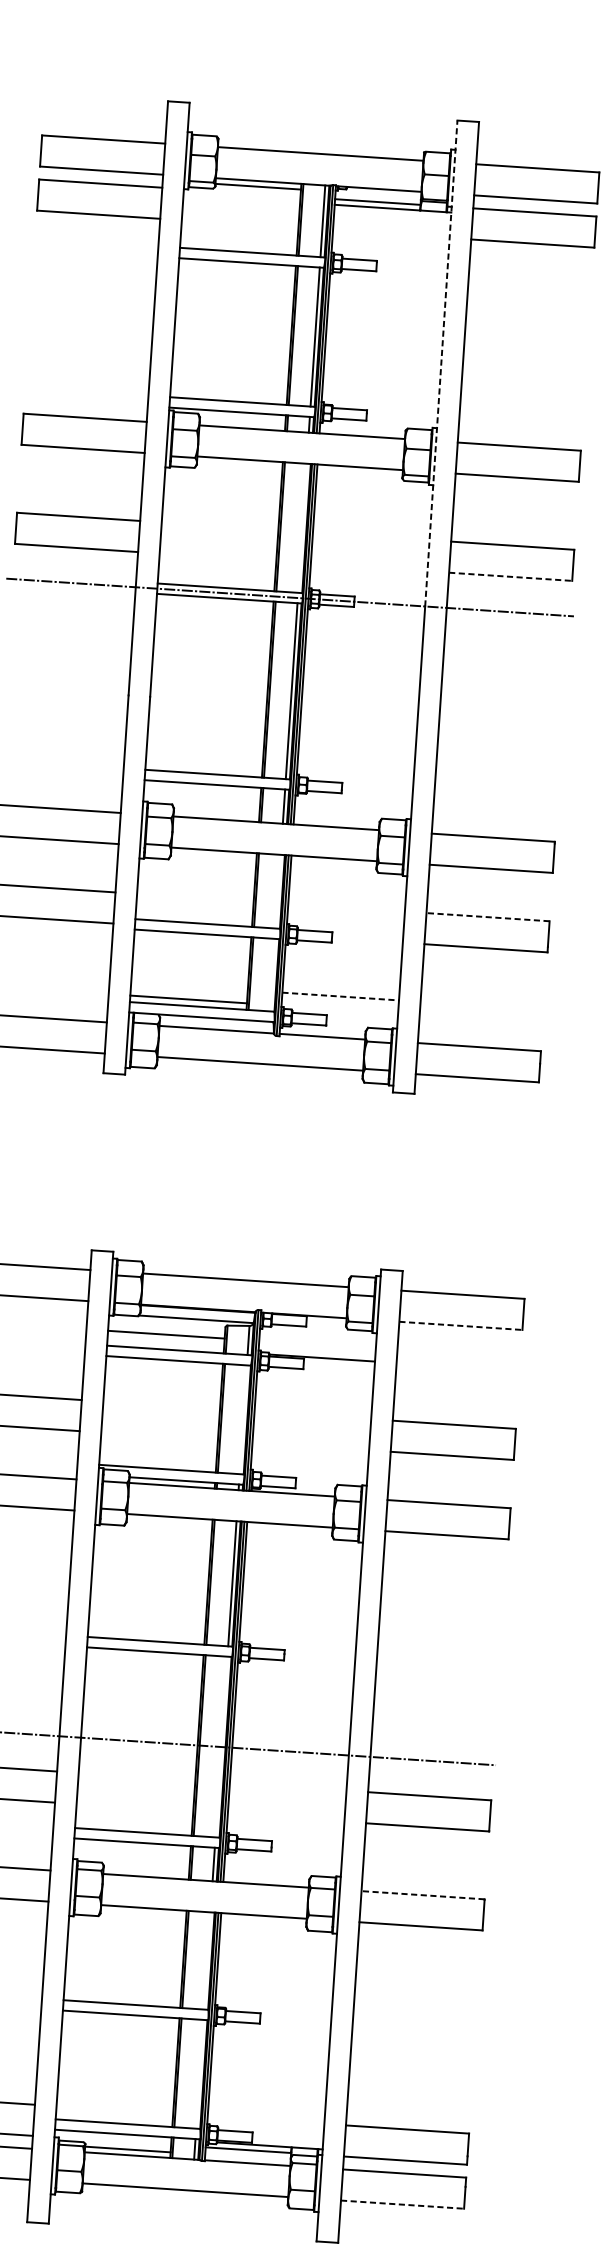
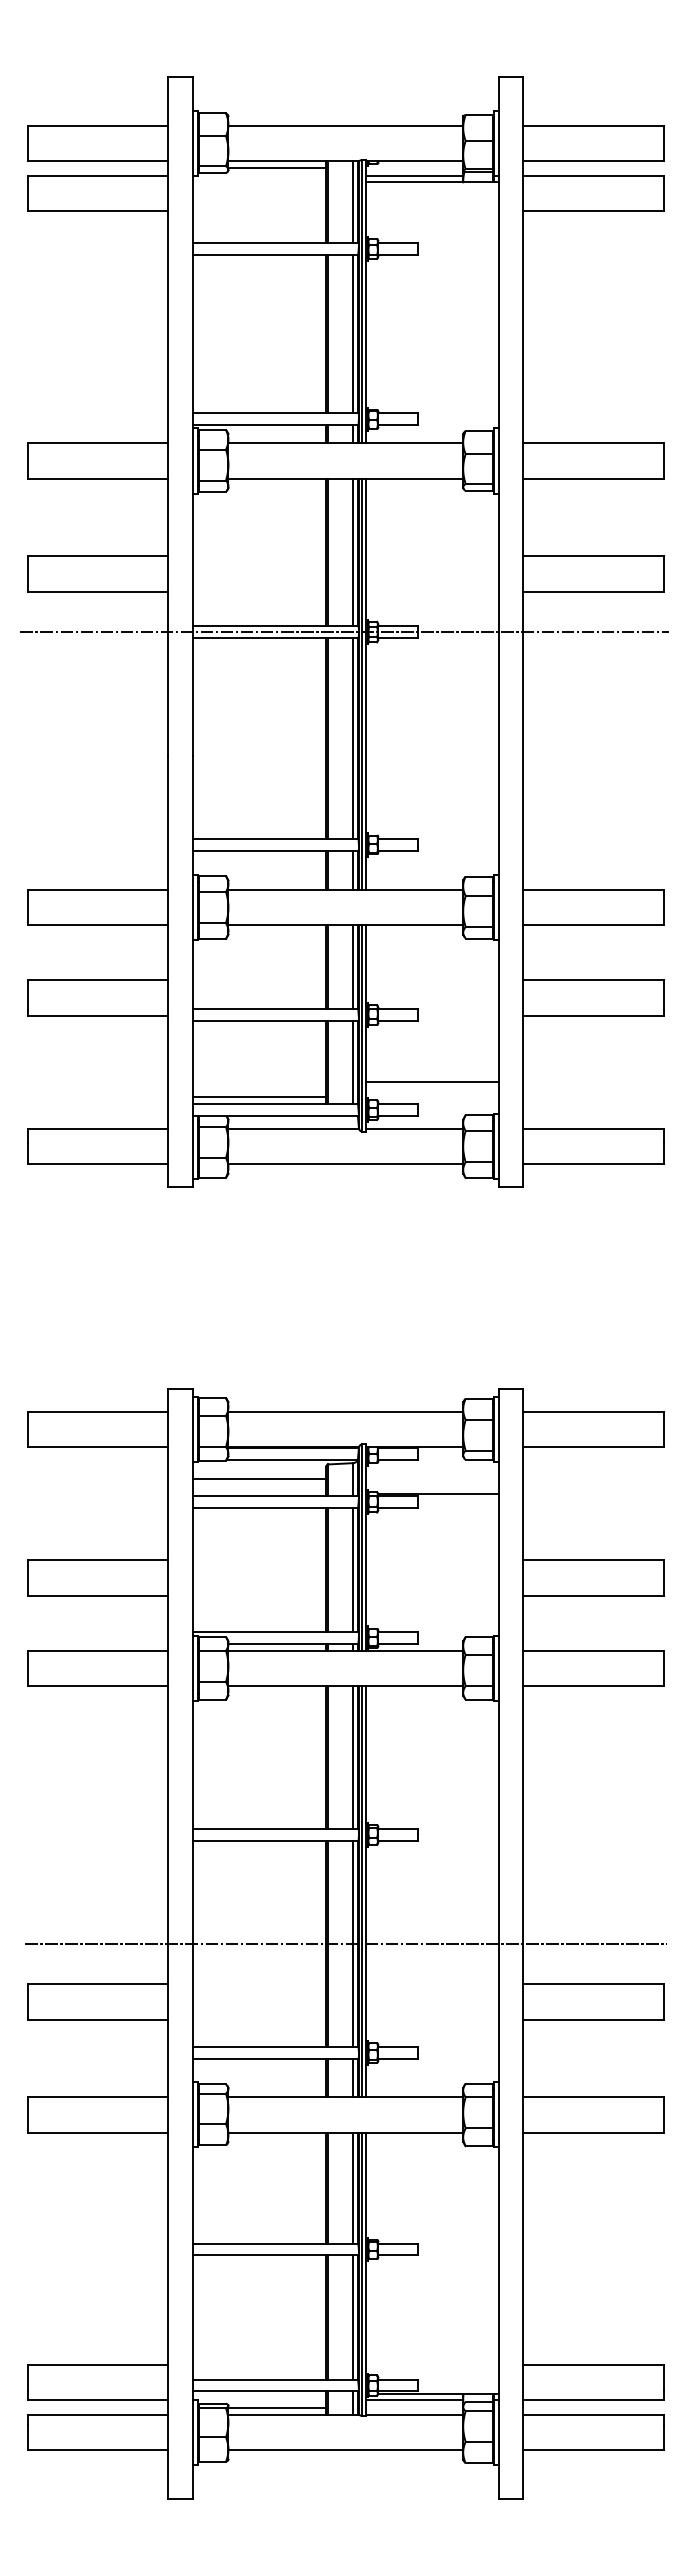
line: (441, 363) -> (498, 354), dashed -> solid
line: (302, 528) -> (353, 552), added
line: (511, 576) -> (594, 591), dashed -> solid
line: (278, 891) -> (353, 967), added
line: (487, 917) -> (593, 980), dashed -> solid
line: (272, 975) -> (353, 1062), added
line: (341, 996) -> (432, 1081), dashed -> solid
line: (461, 1326) -> (594, 1447), dashed -> solid
line: (243, 1419) -> (353, 1570), added
line: (221, 1746) -> (353, 1943), added
line: (422, 1895) -> (593, 2097), dashed -> solid
line: (207, 1960) -> (353, 2187), added
line: (199, 2074) -> (353, 2317), added
line: (403, 2204) -> (594, 2450), dashed -> solid

